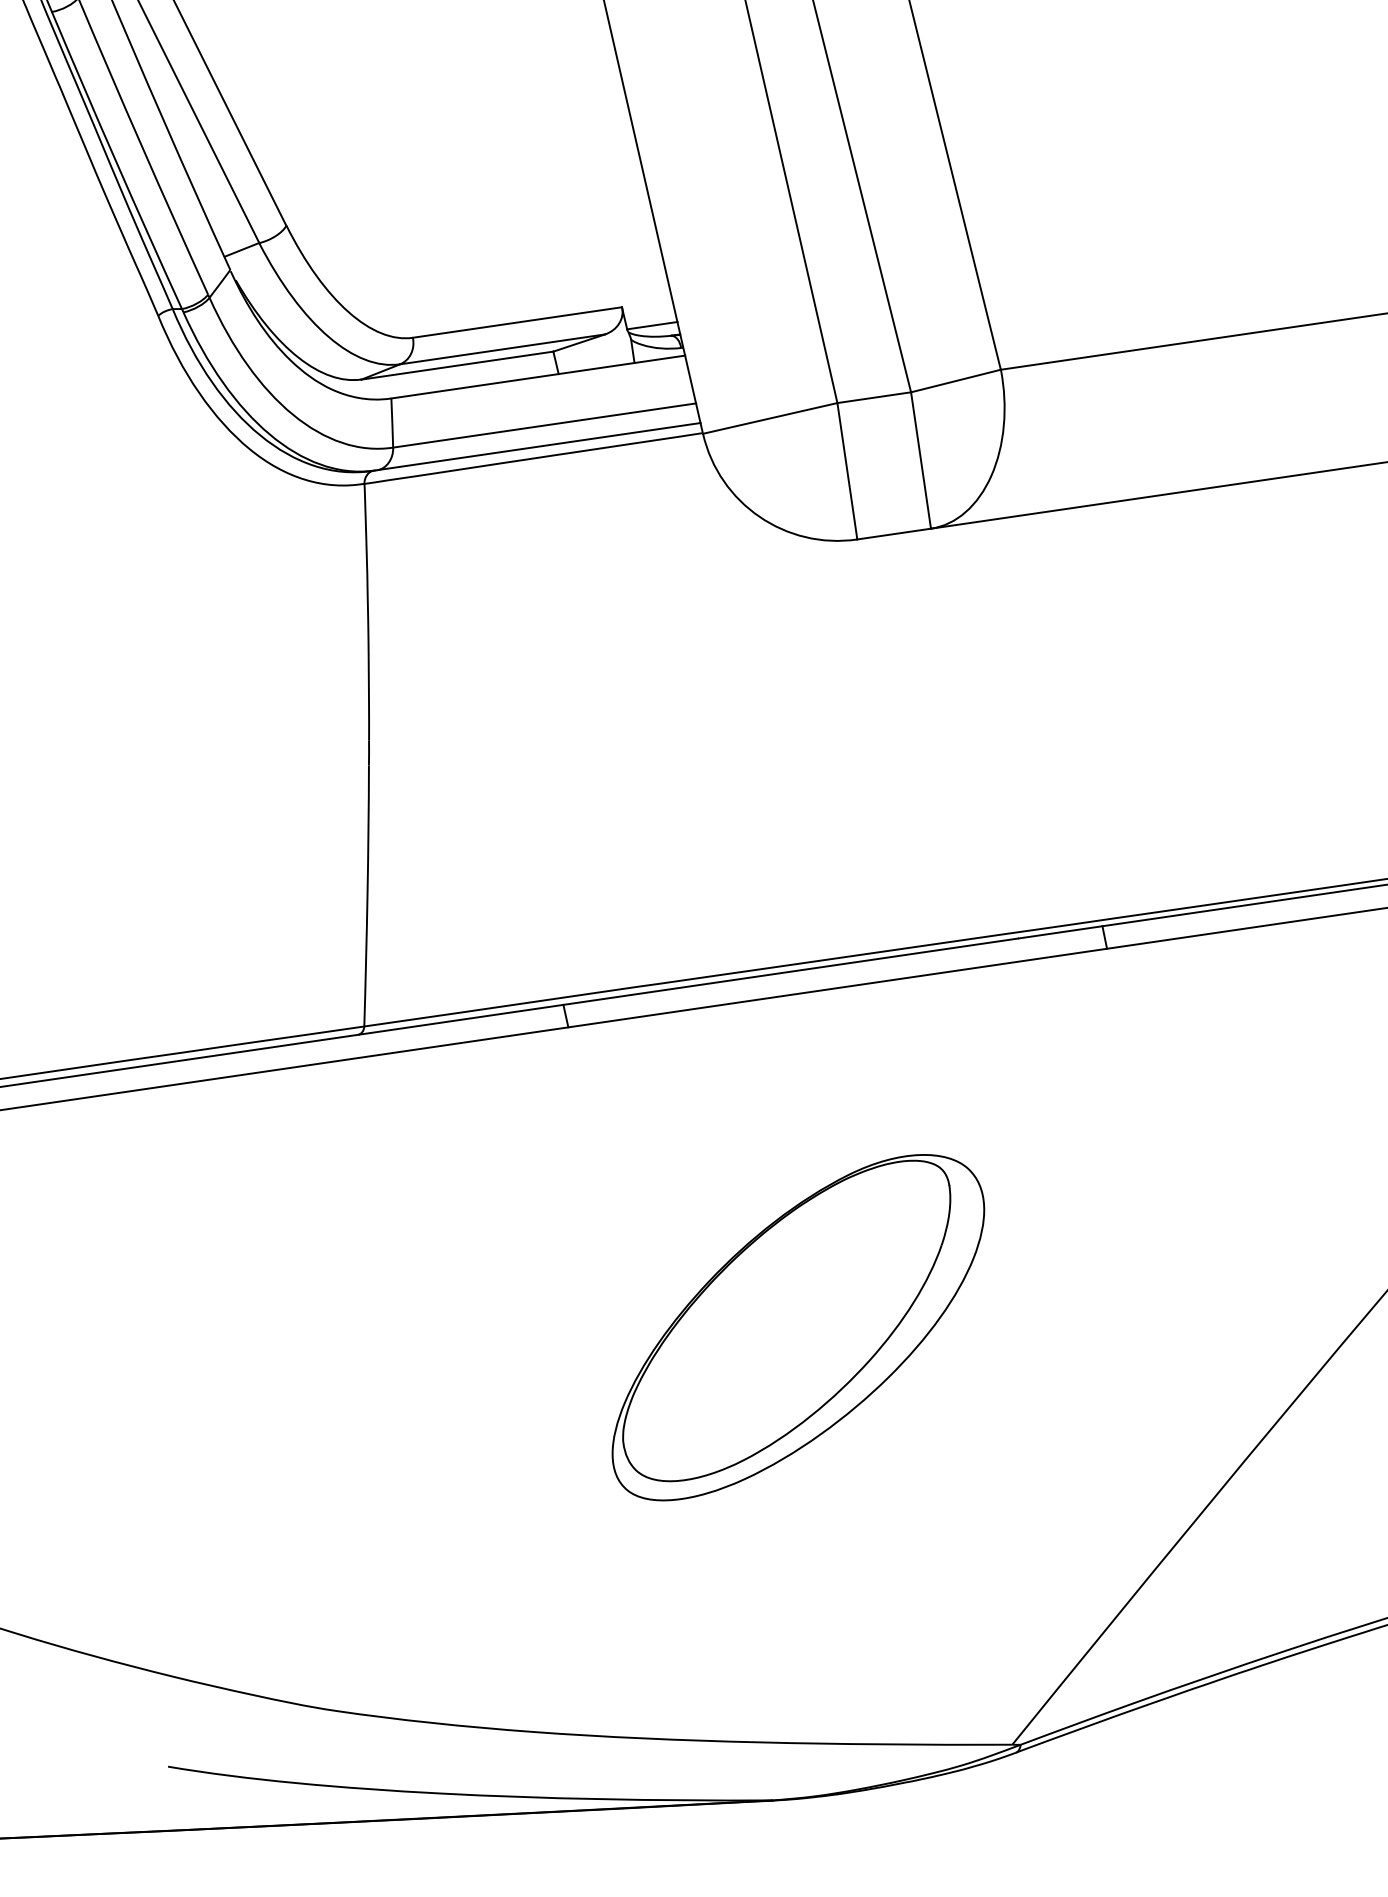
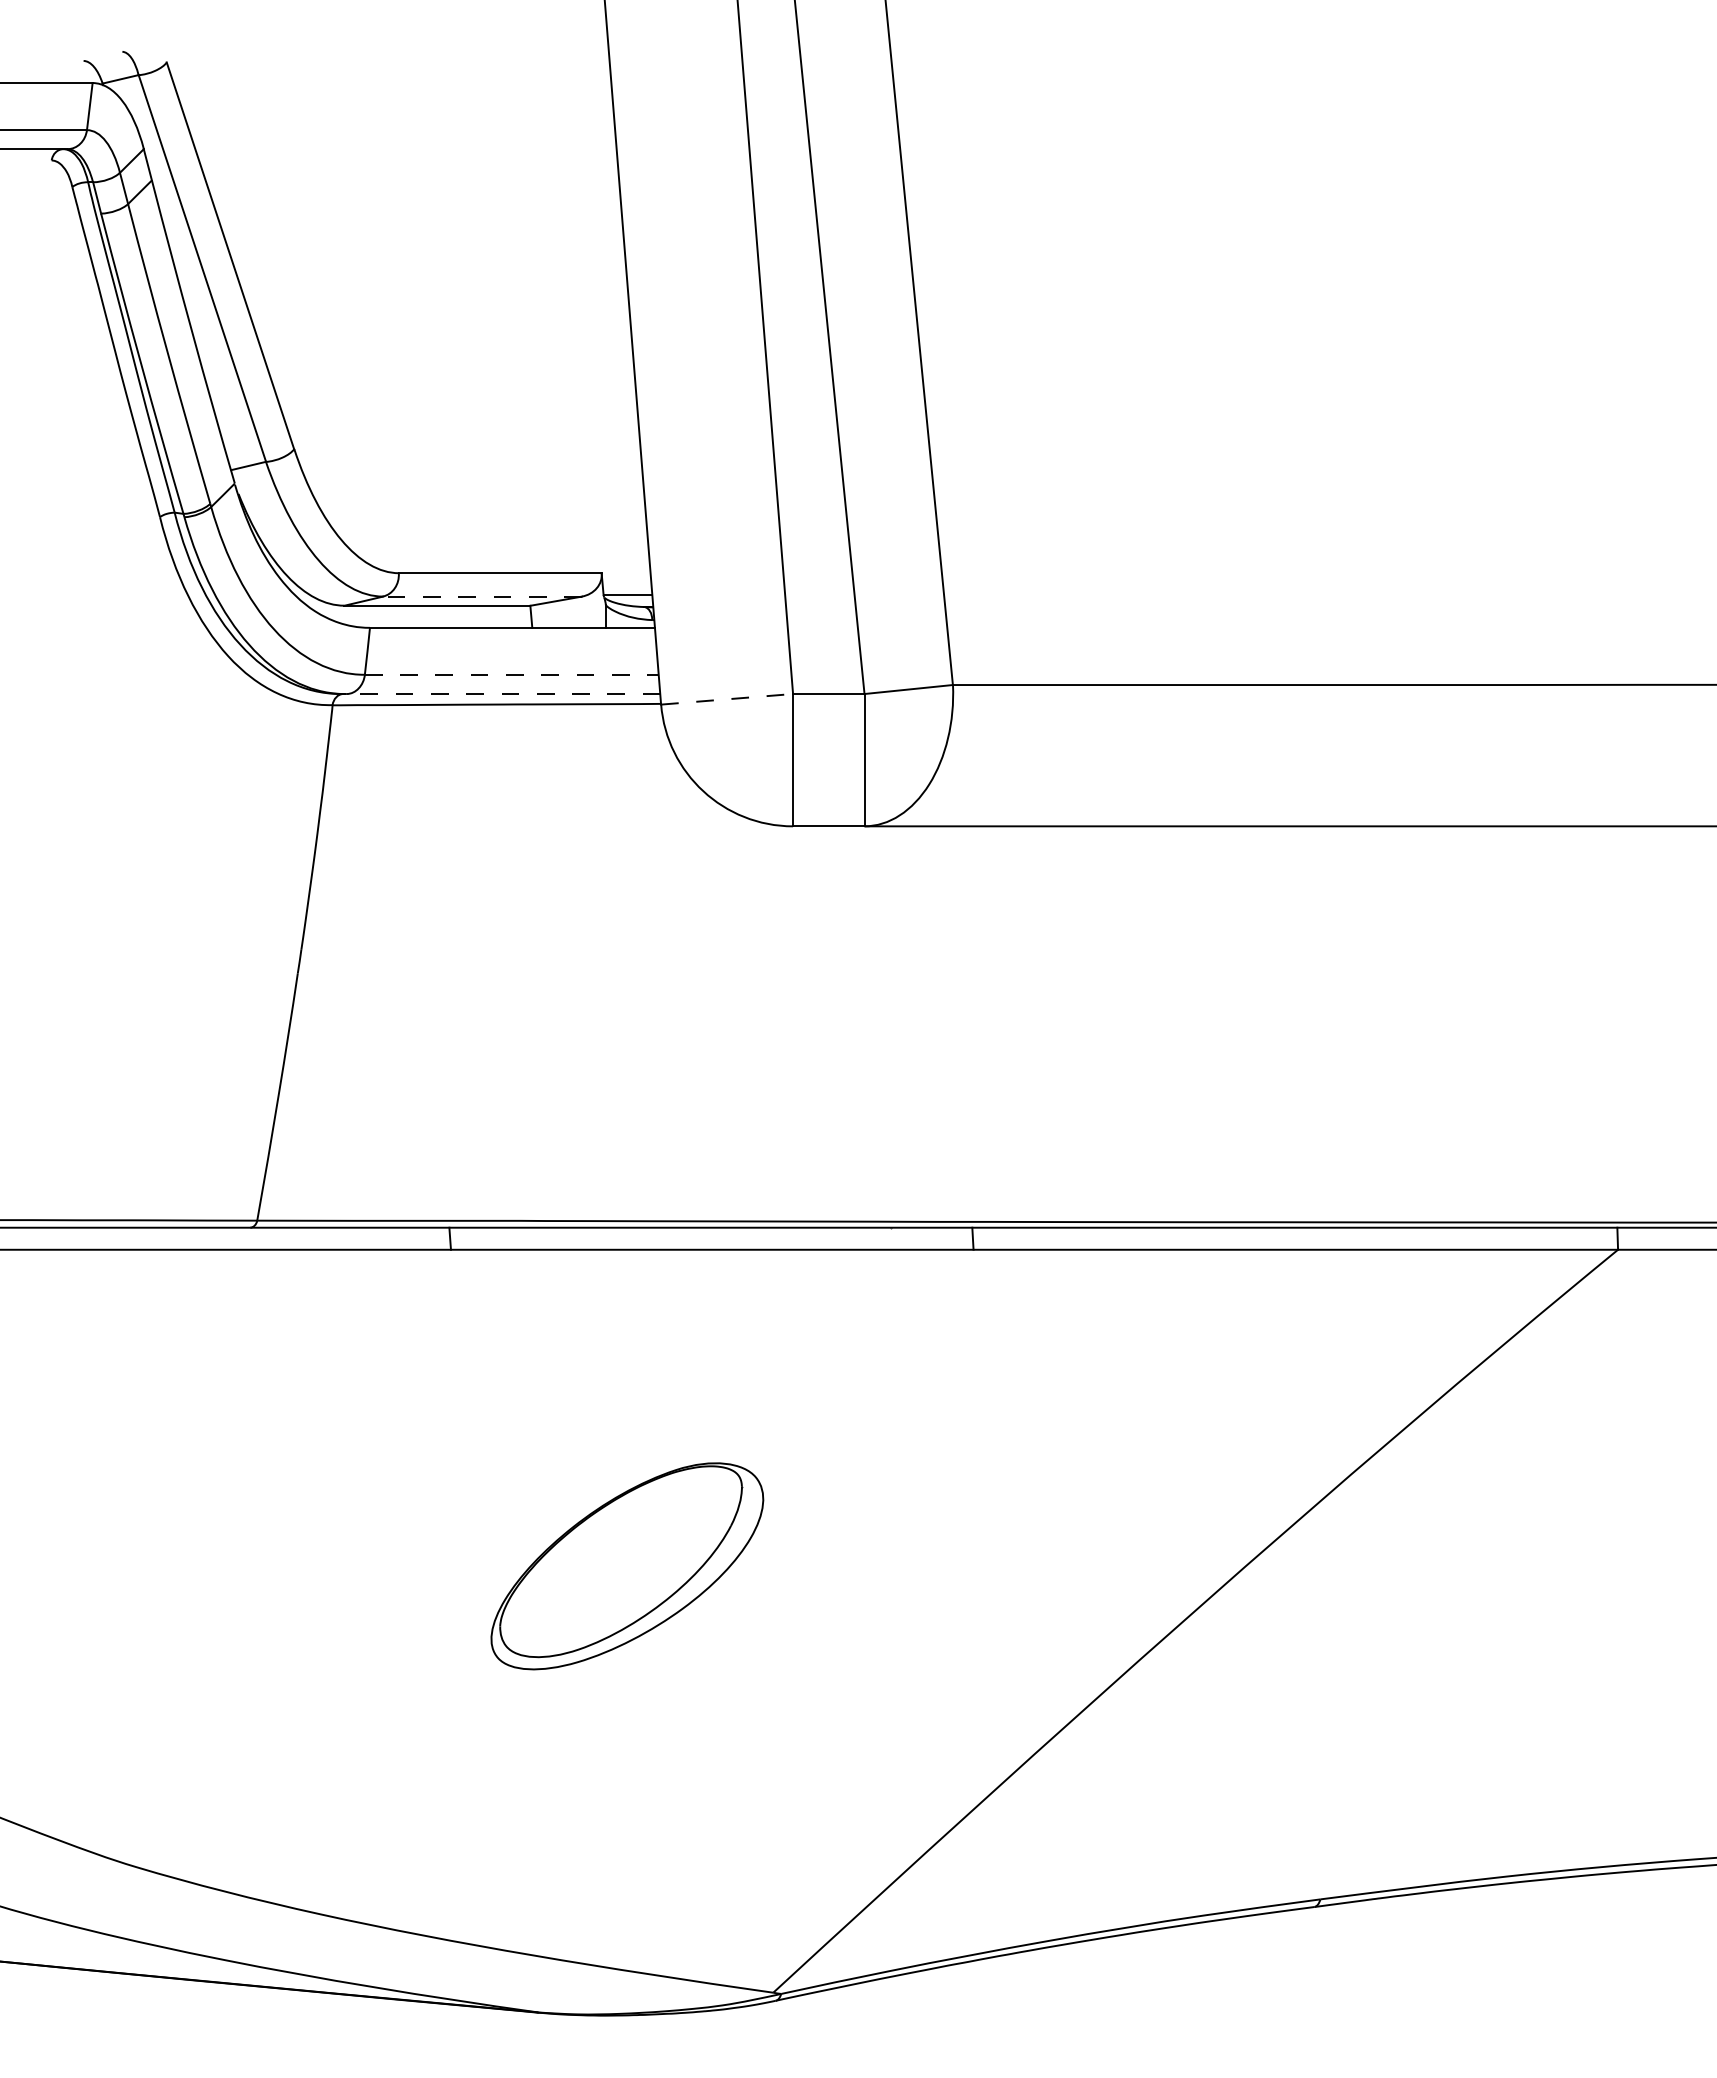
line: (501, 349) -> (481, 596), solid -> dashed
line: (770, 418) -> (727, 699), solid -> dashed
line: (544, 425) -> (511, 674), solid -> dashed
line: (539, 447) -> (503, 694), solid -> dashed
part: (797, 1327) -> (627, 1566), size x0.7

